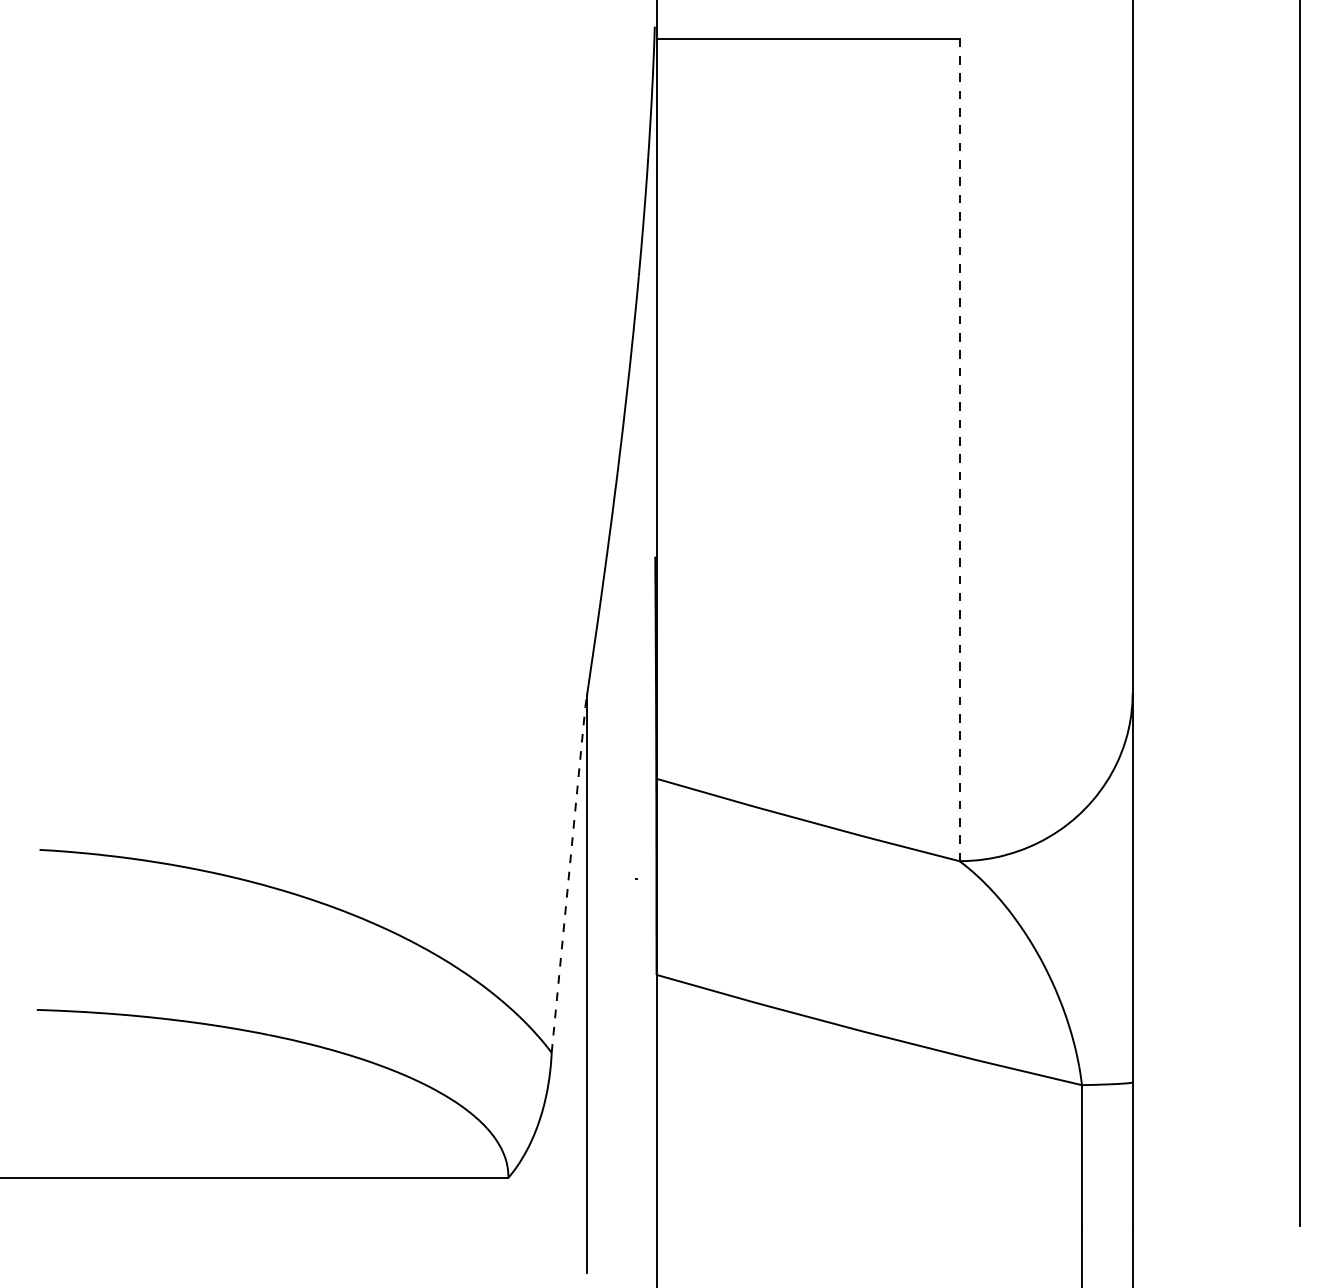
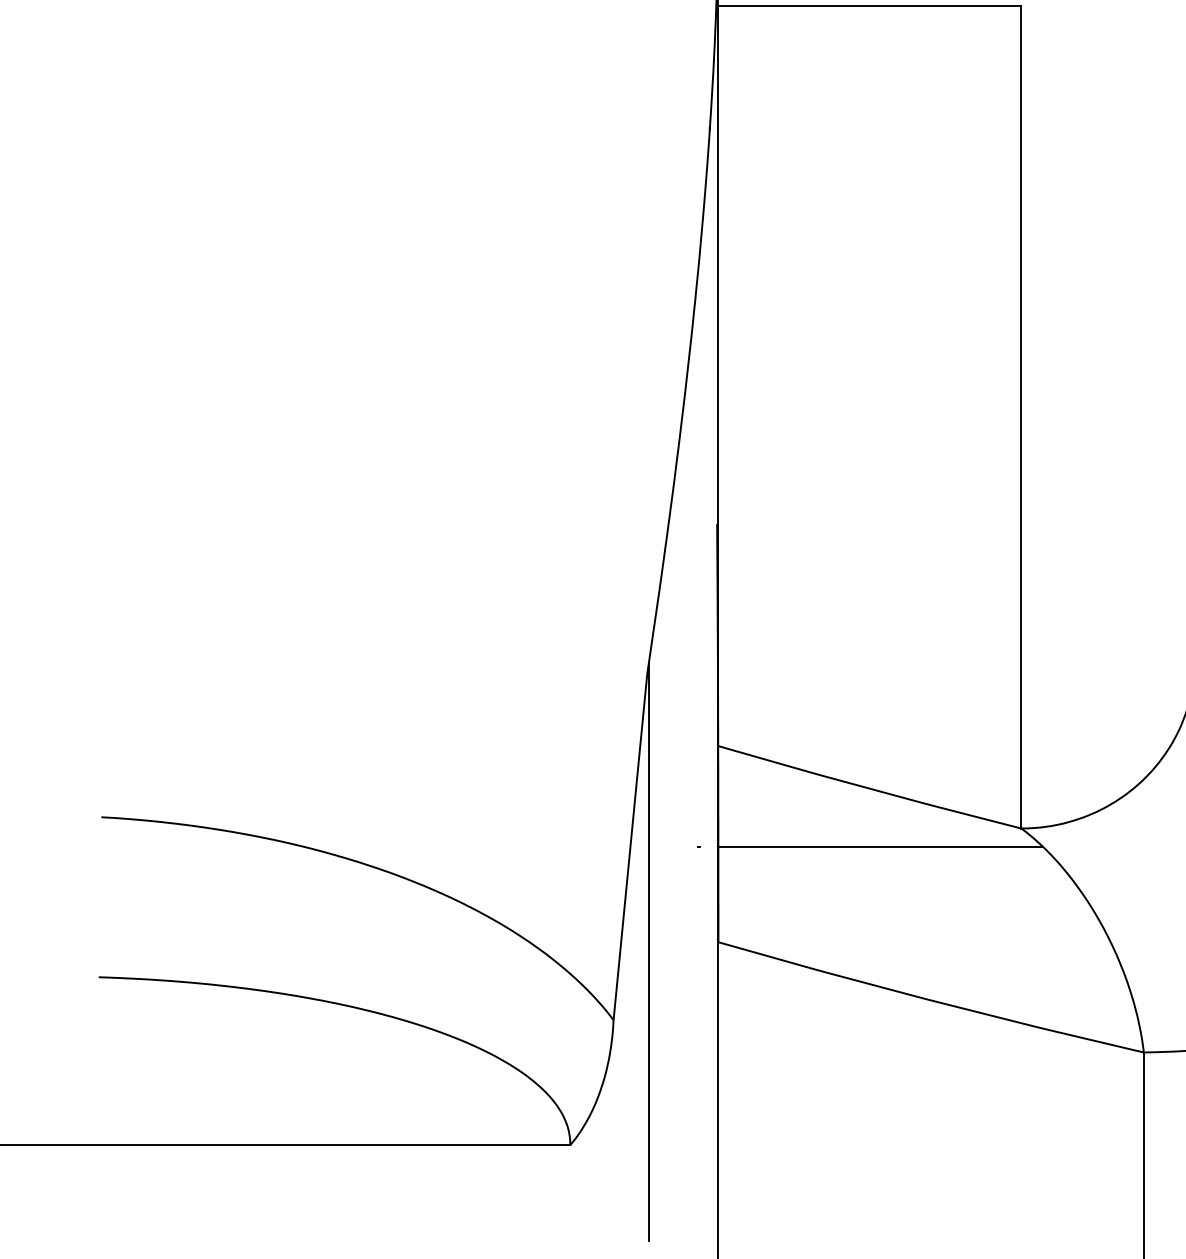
line: (959, 449) -> (1021, 416), dashed -> solid
line: (569, 872) -> (631, 839), dashed -> solid
line: (818, 879) -> (880, 846), added

